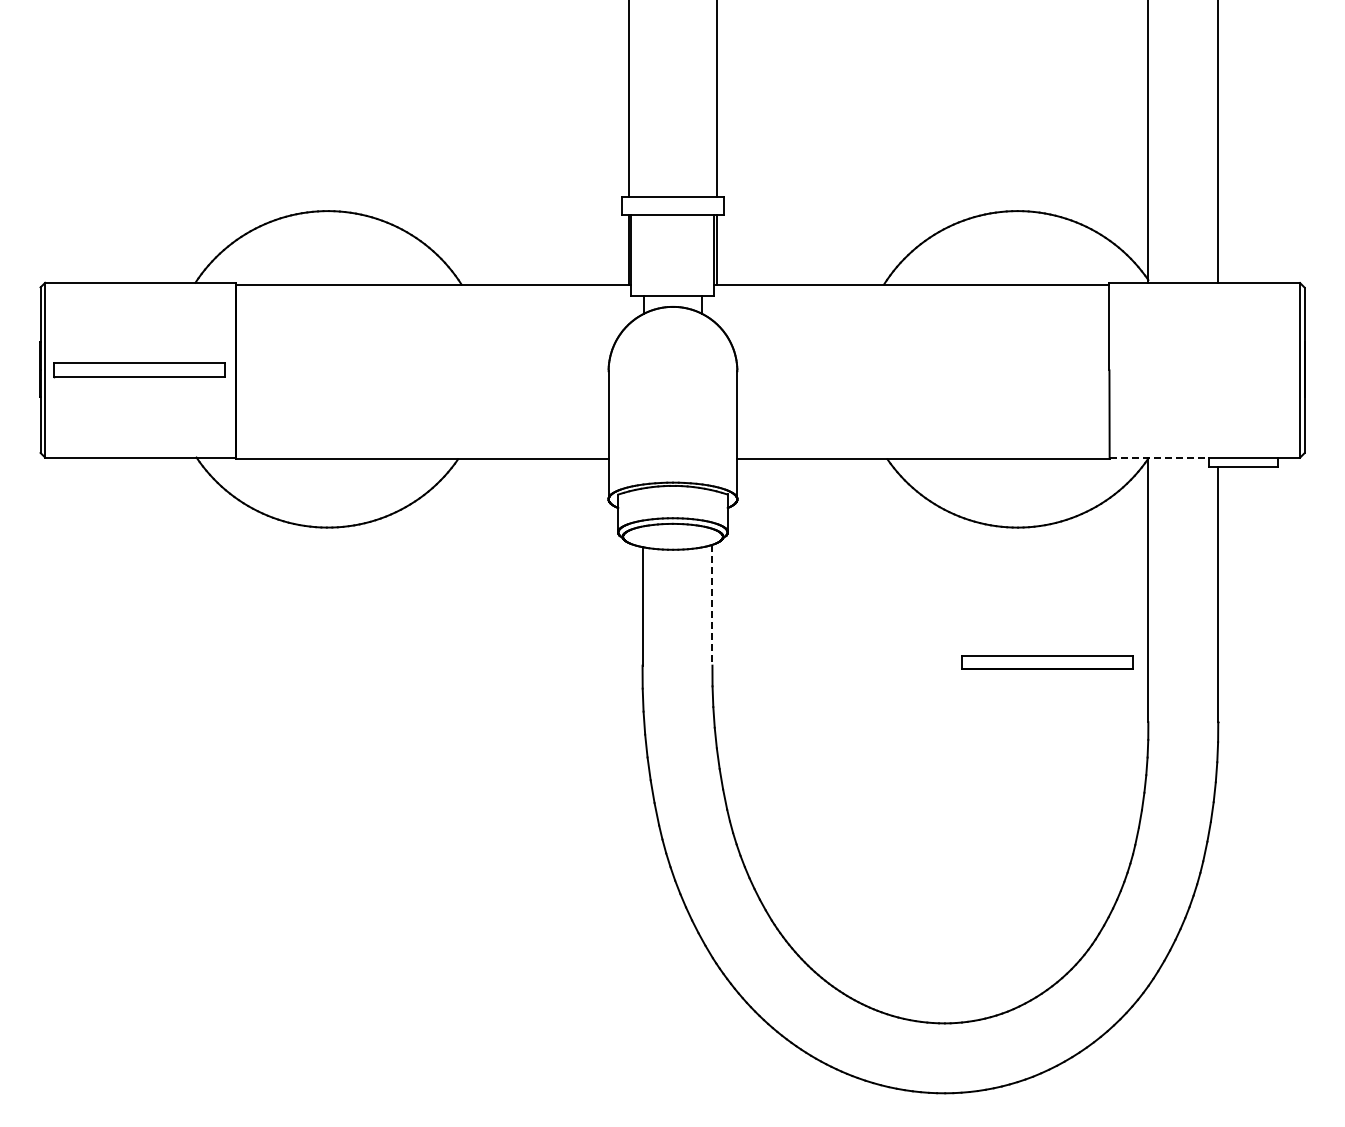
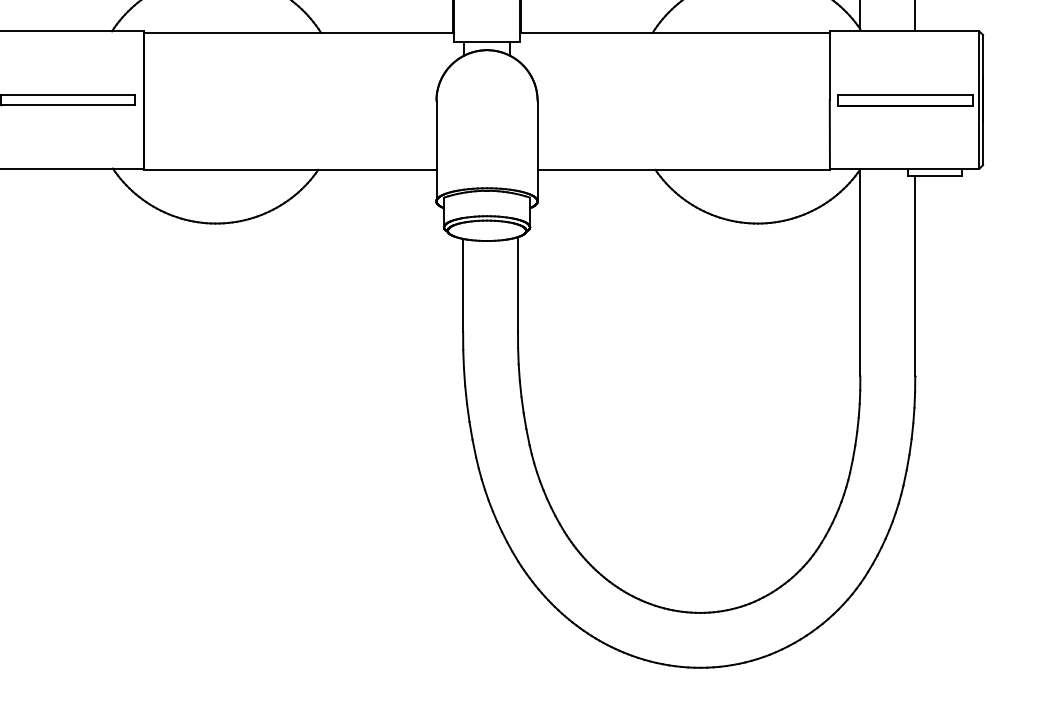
line: (1159, 457) -> (869, 168), dashed -> solid
line: (712, 605) -> (518, 284), dashed -> solid
part: (1047, 662) -> (905, 100), moved

